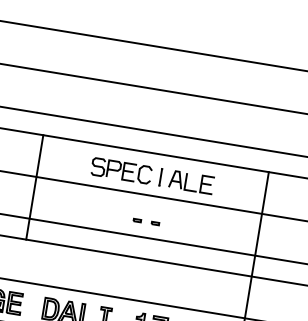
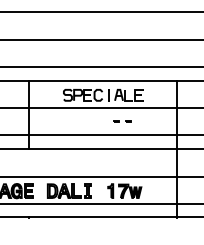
line: (142, 221) -> (119, 121), moved

